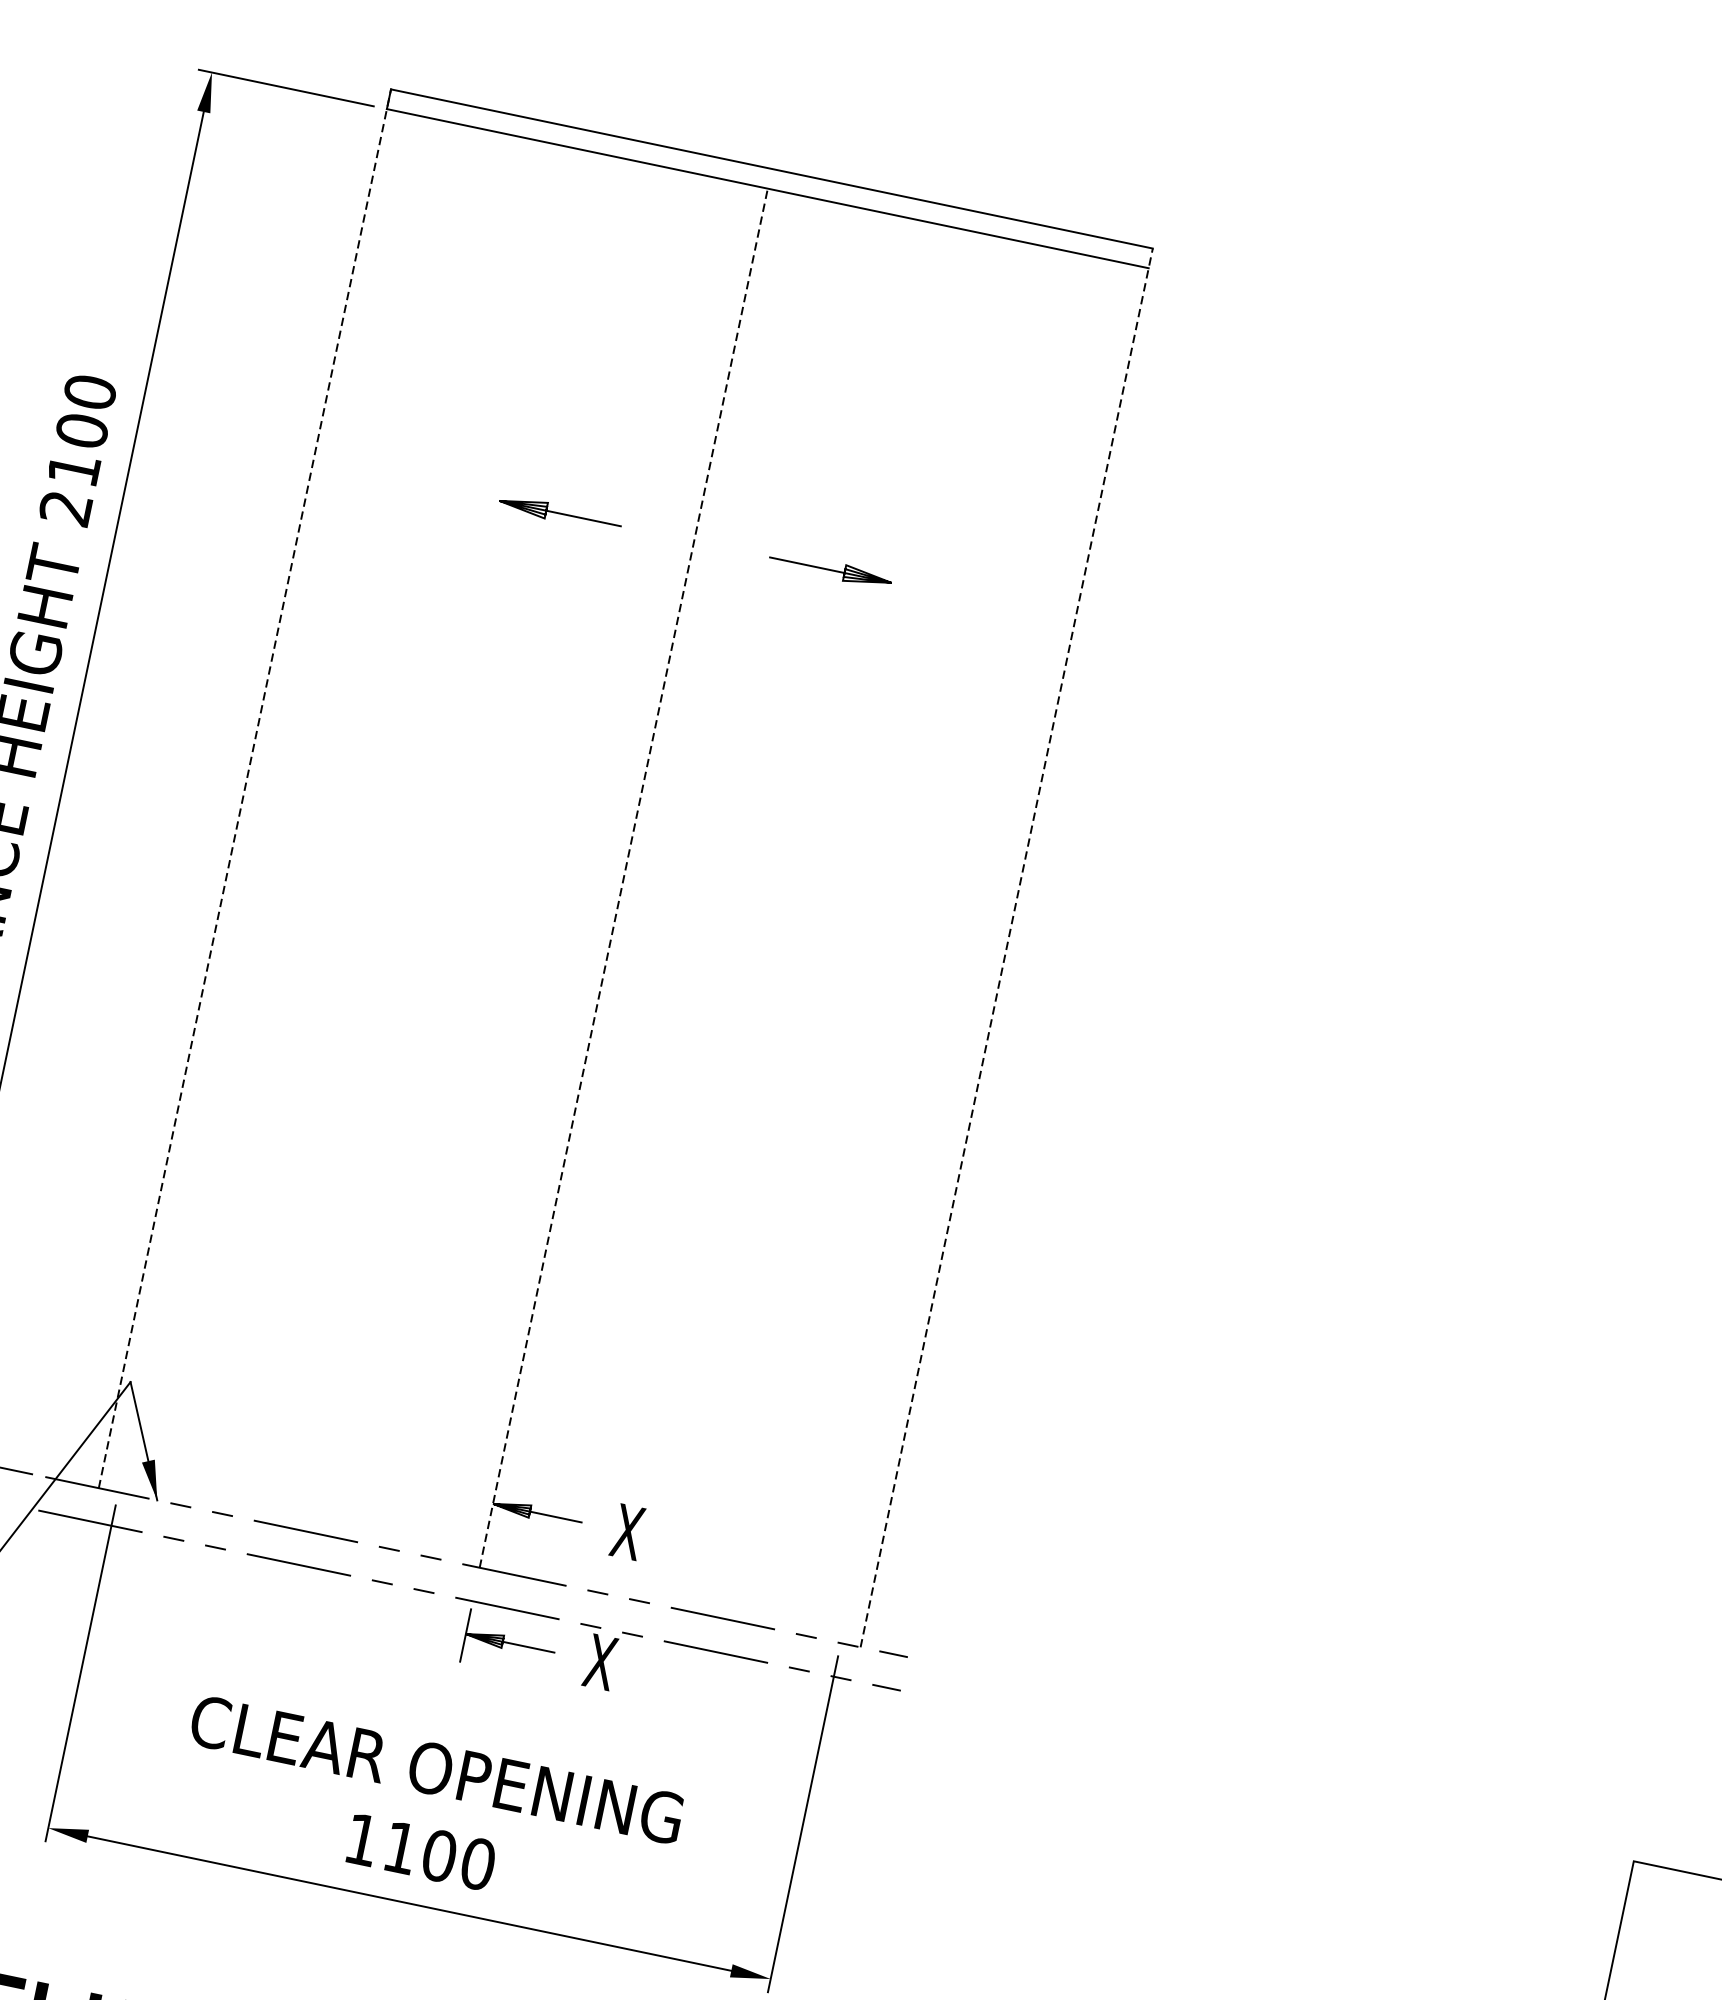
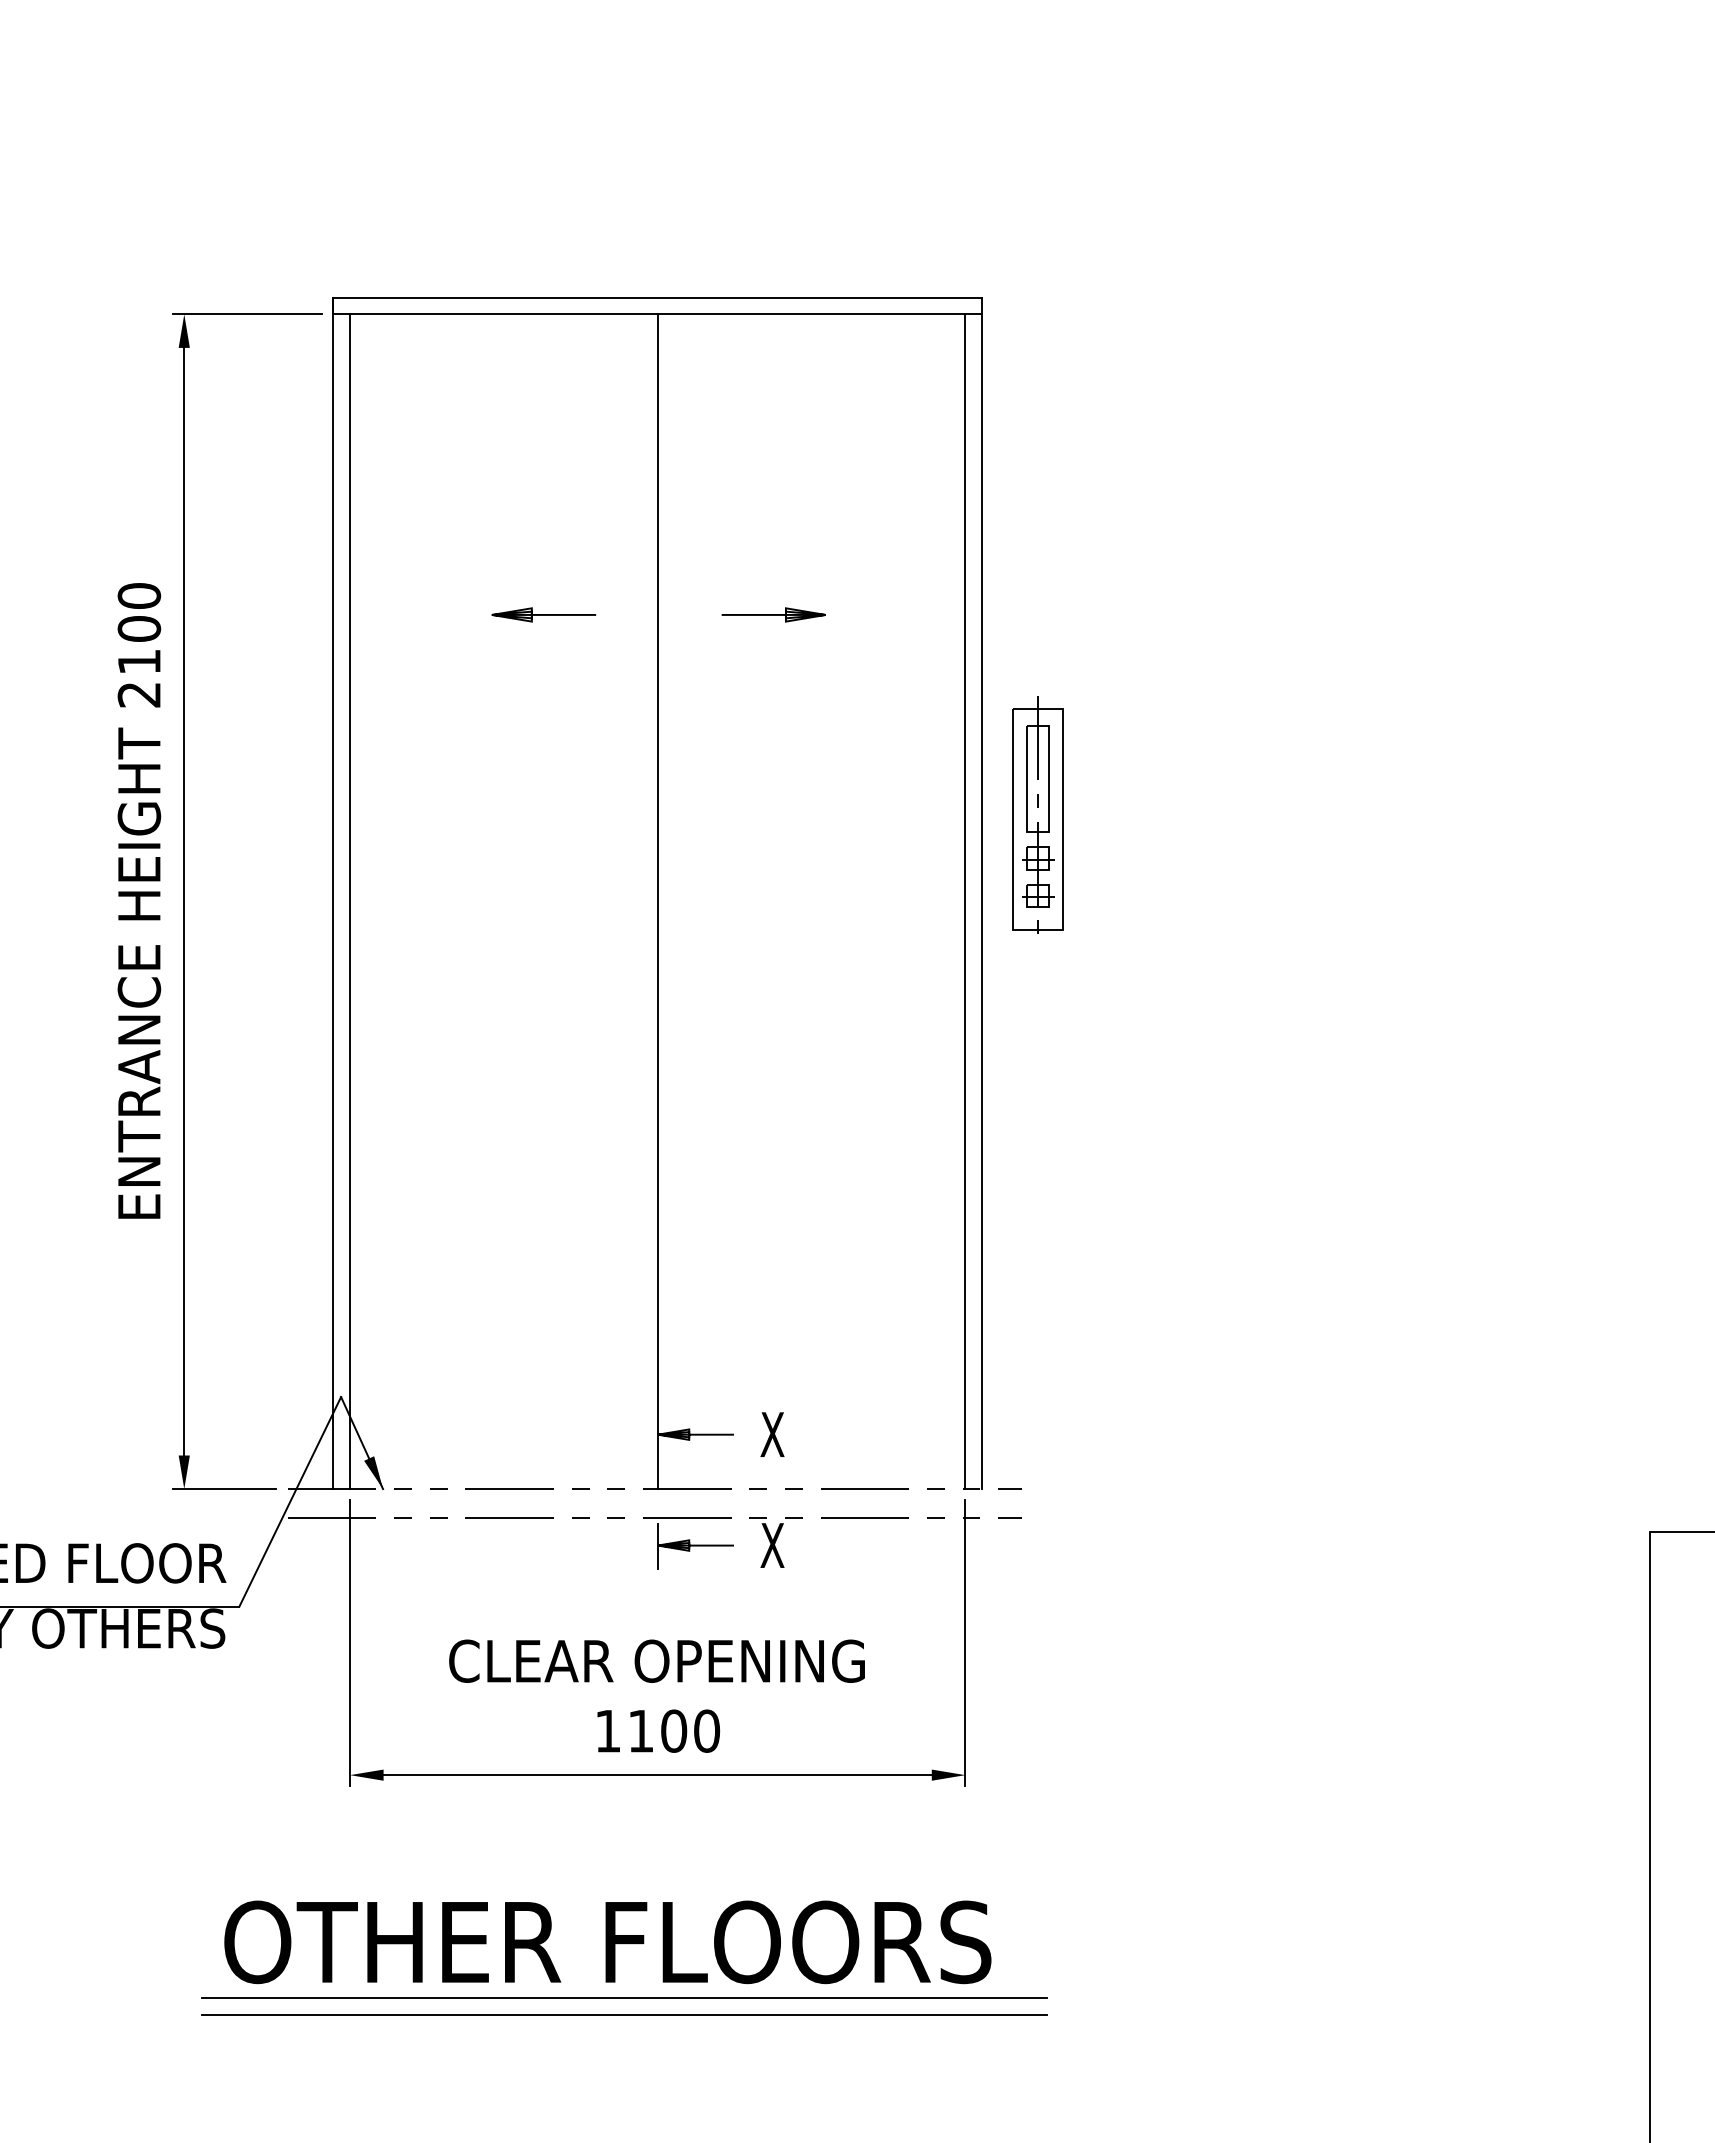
line: (245, 789) -> (333, 893), dashed -> solid
line: (263, 802) -> (350, 901), added
part: (1090, 868) -> (1037, 814), added
line: (623, 877) -> (657, 901), dashed -> solid
line: (1007, 948) -> (982, 893), dashed -> solid
line: (985, 953) -> (965, 901), added

